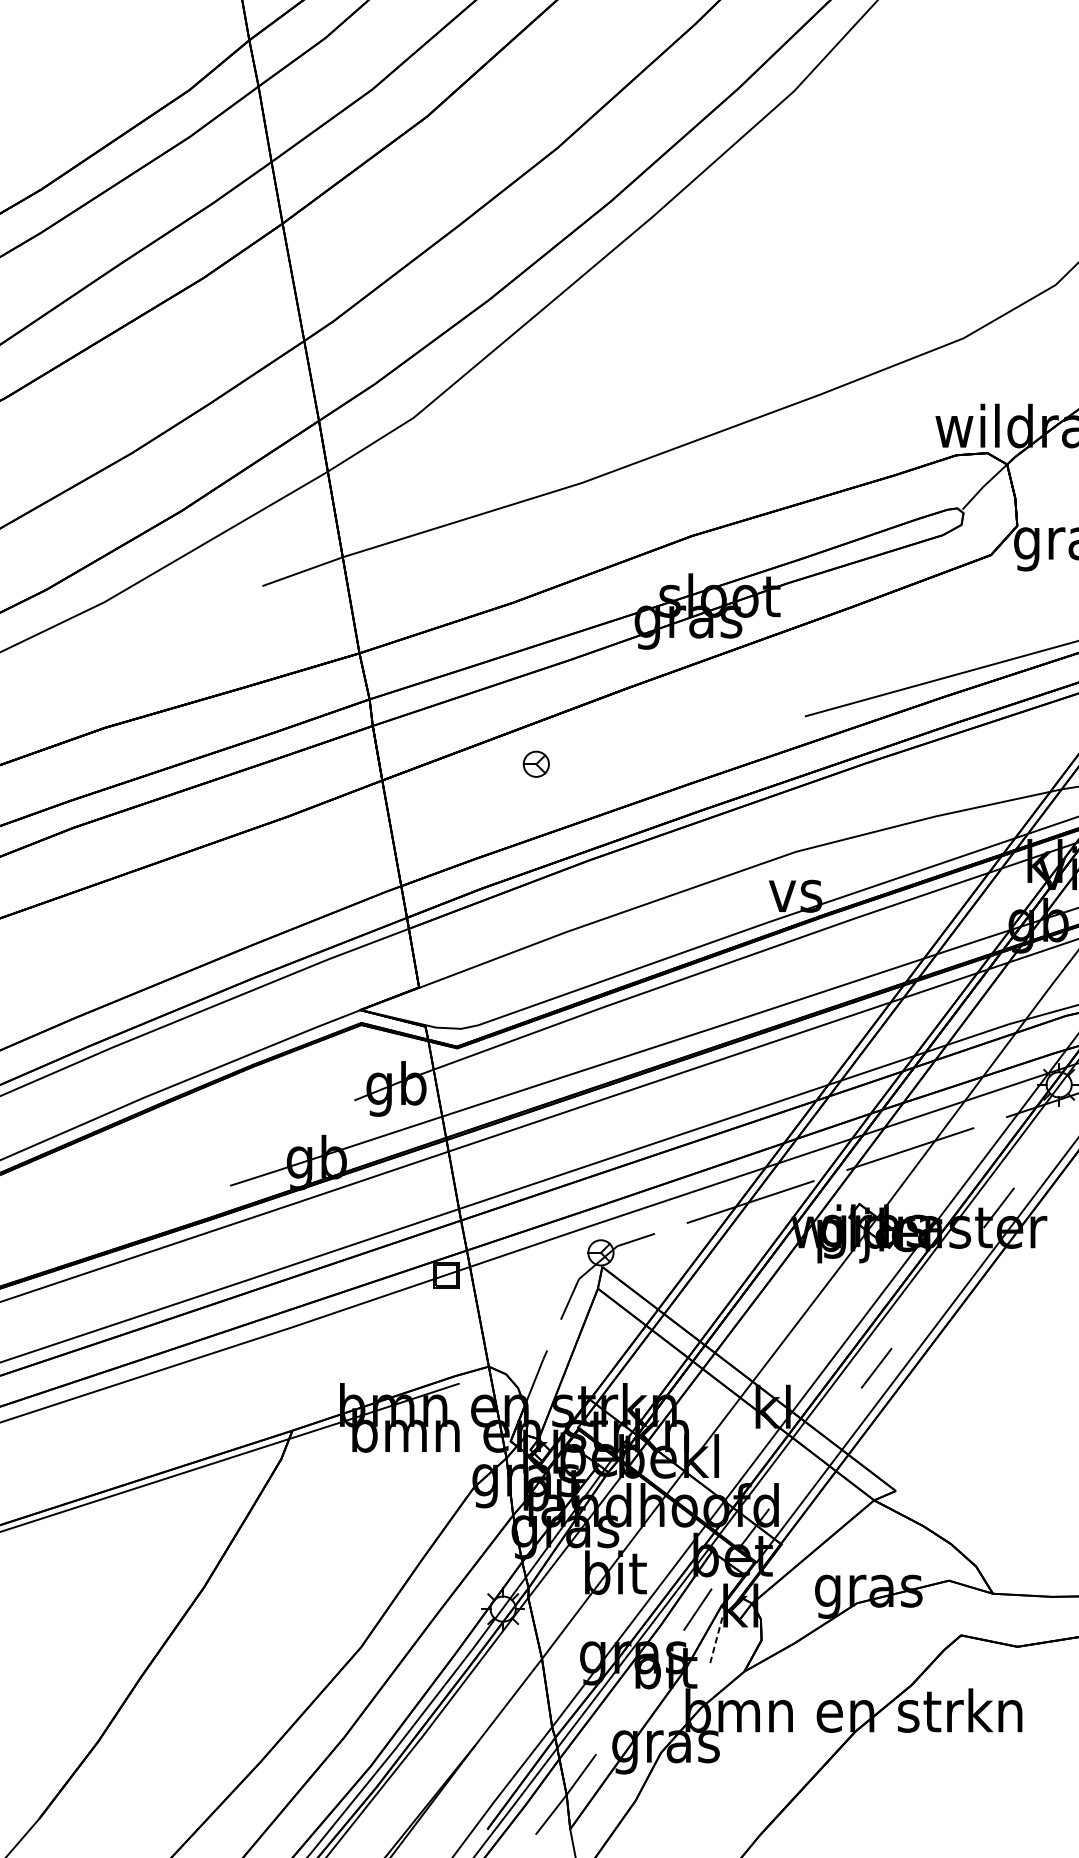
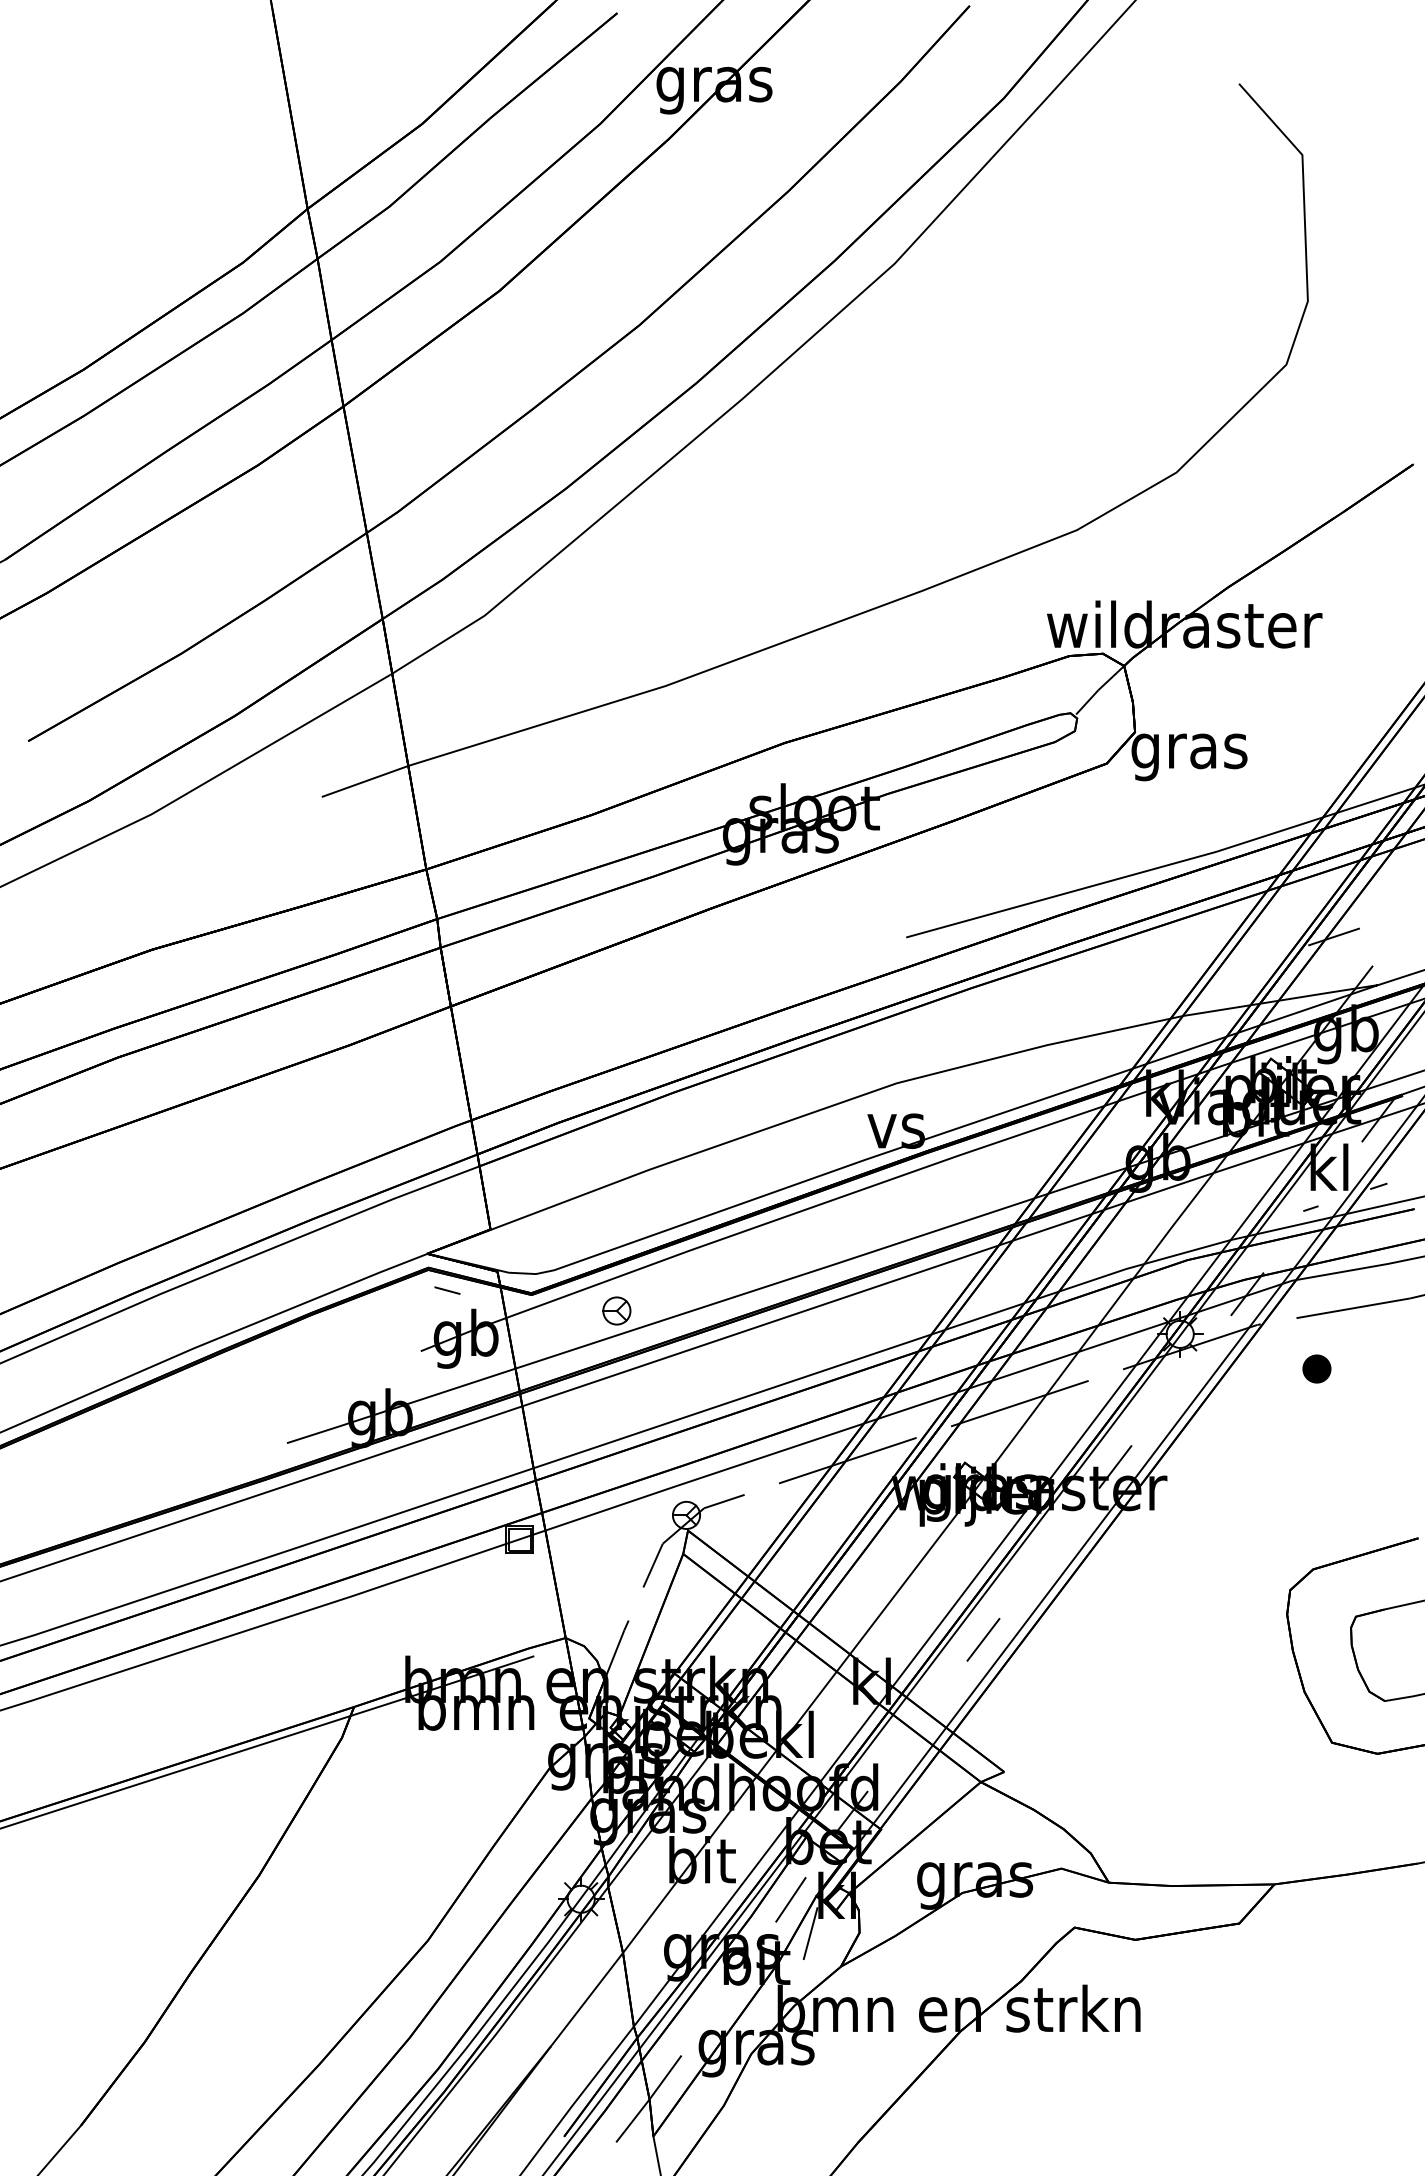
part: (535, 763) -> (616, 1310), moved
line: (379, 1044) -> (447, 1290), added
line: (716, 1641) -> (810, 1934), dashed -> solid

